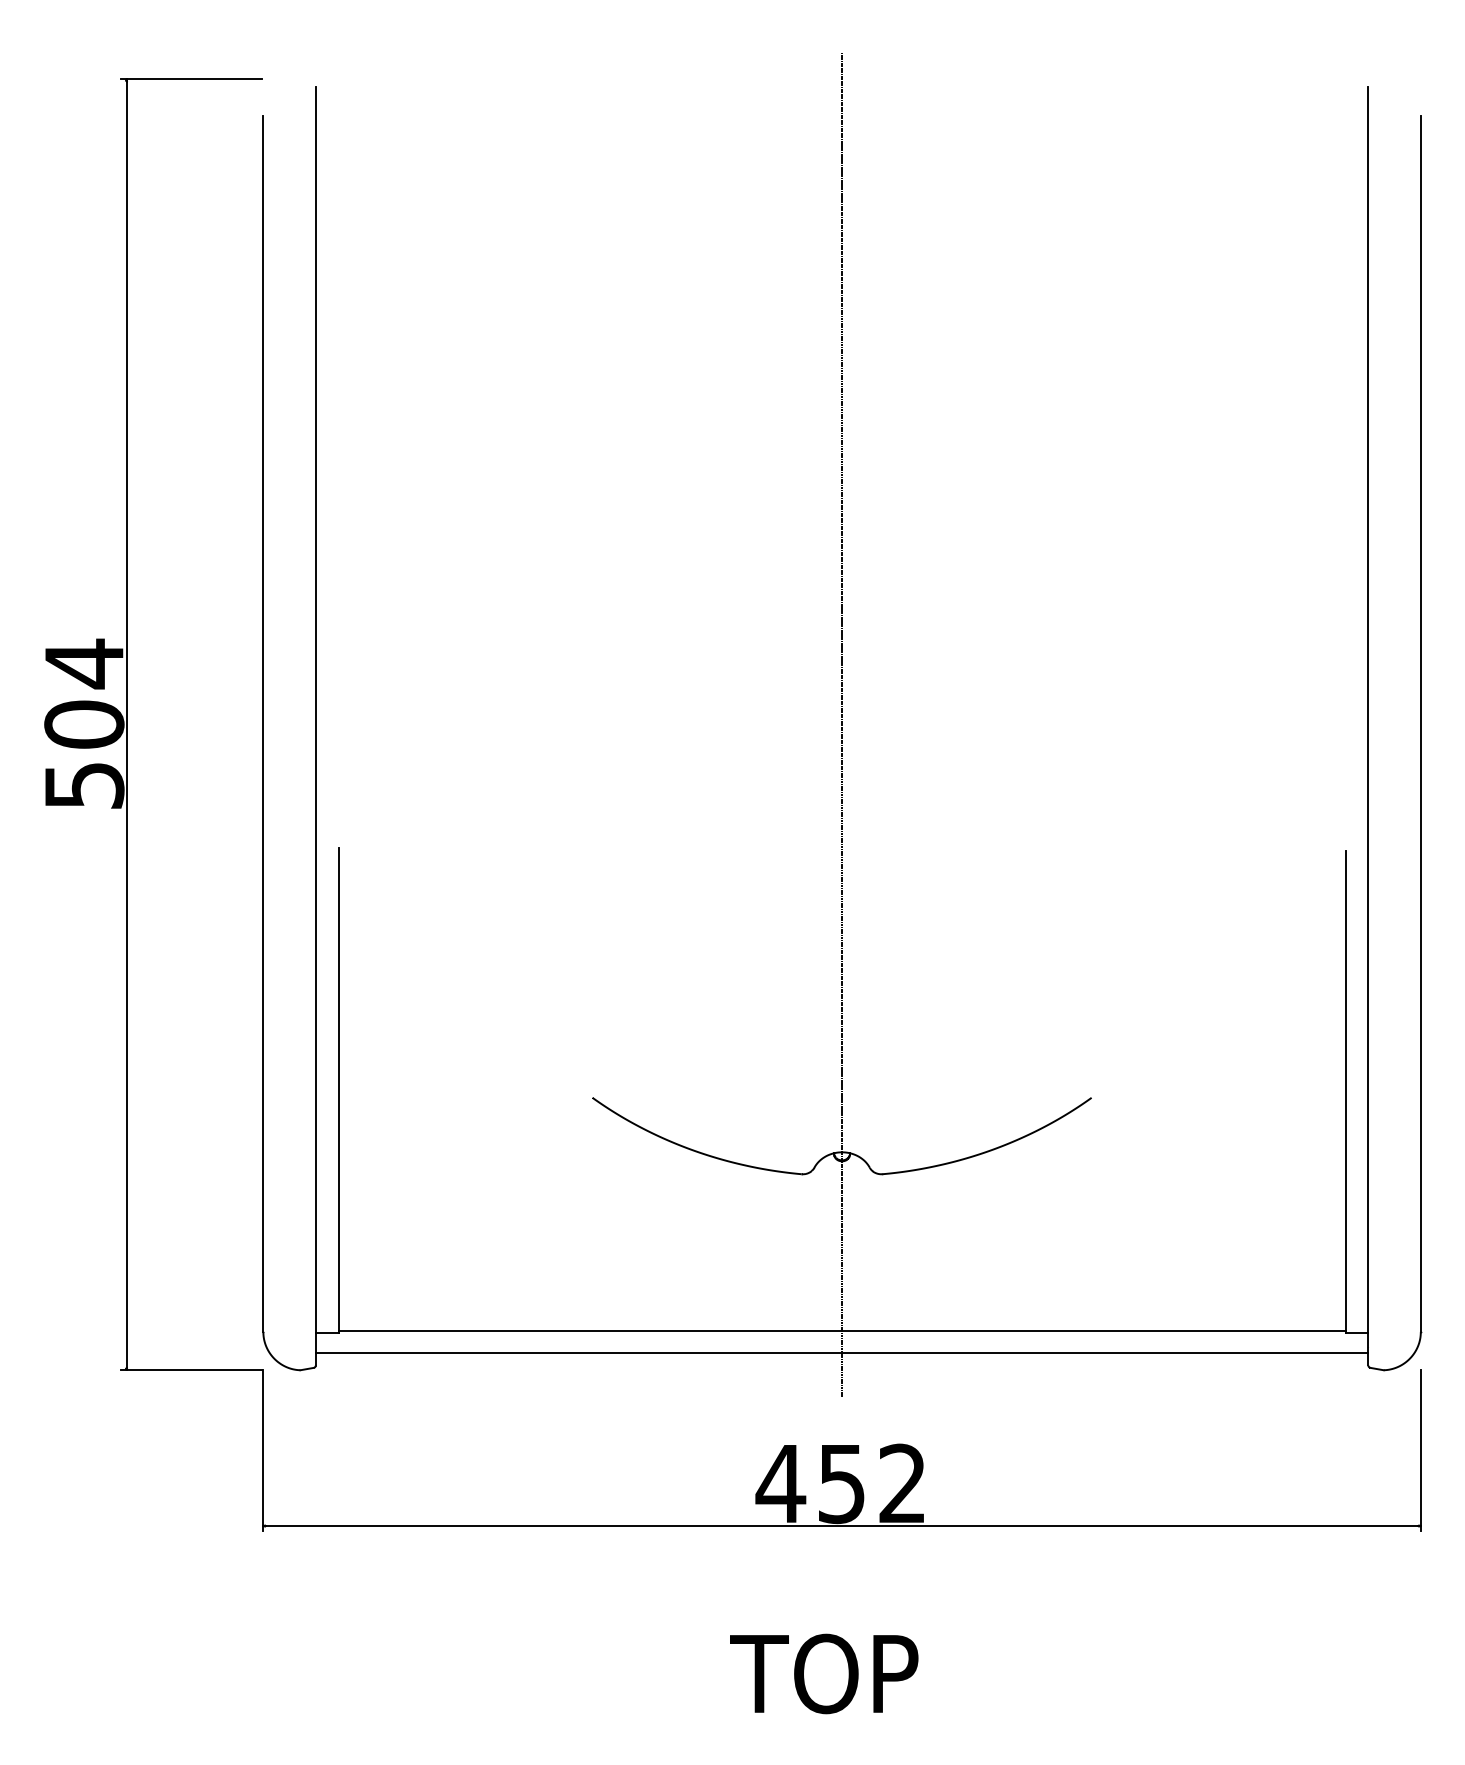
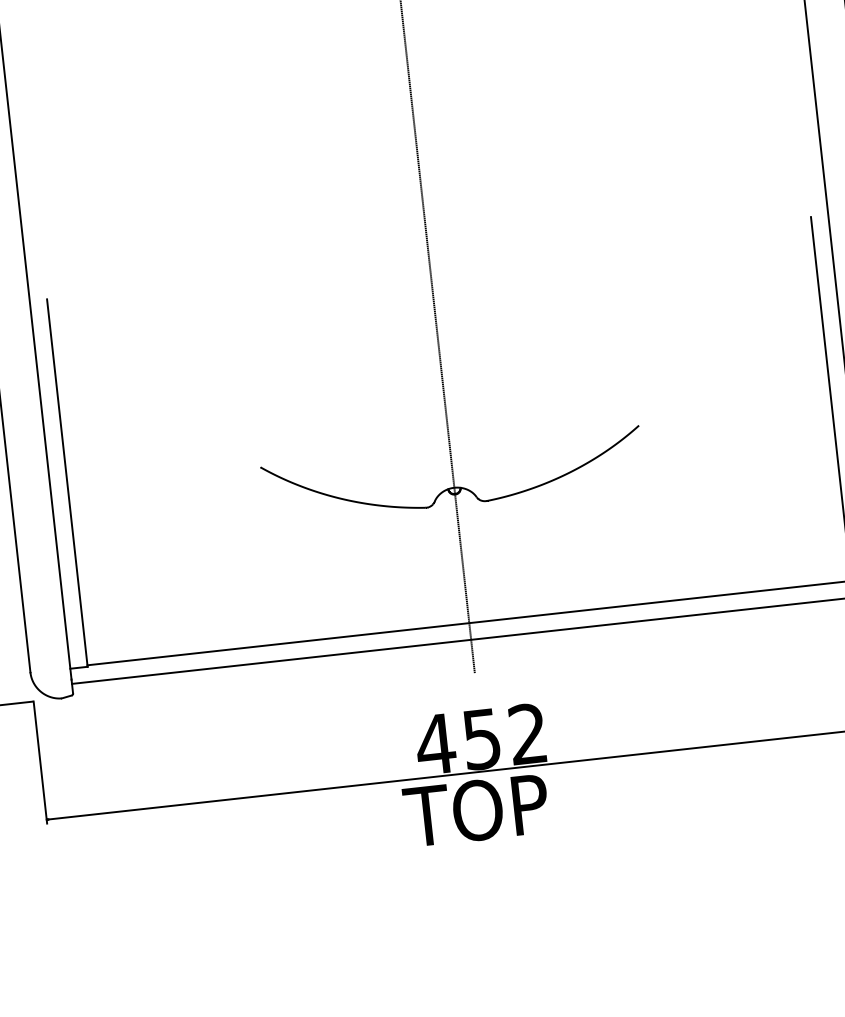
text: (824, 1673) -> (476, 810), moved

